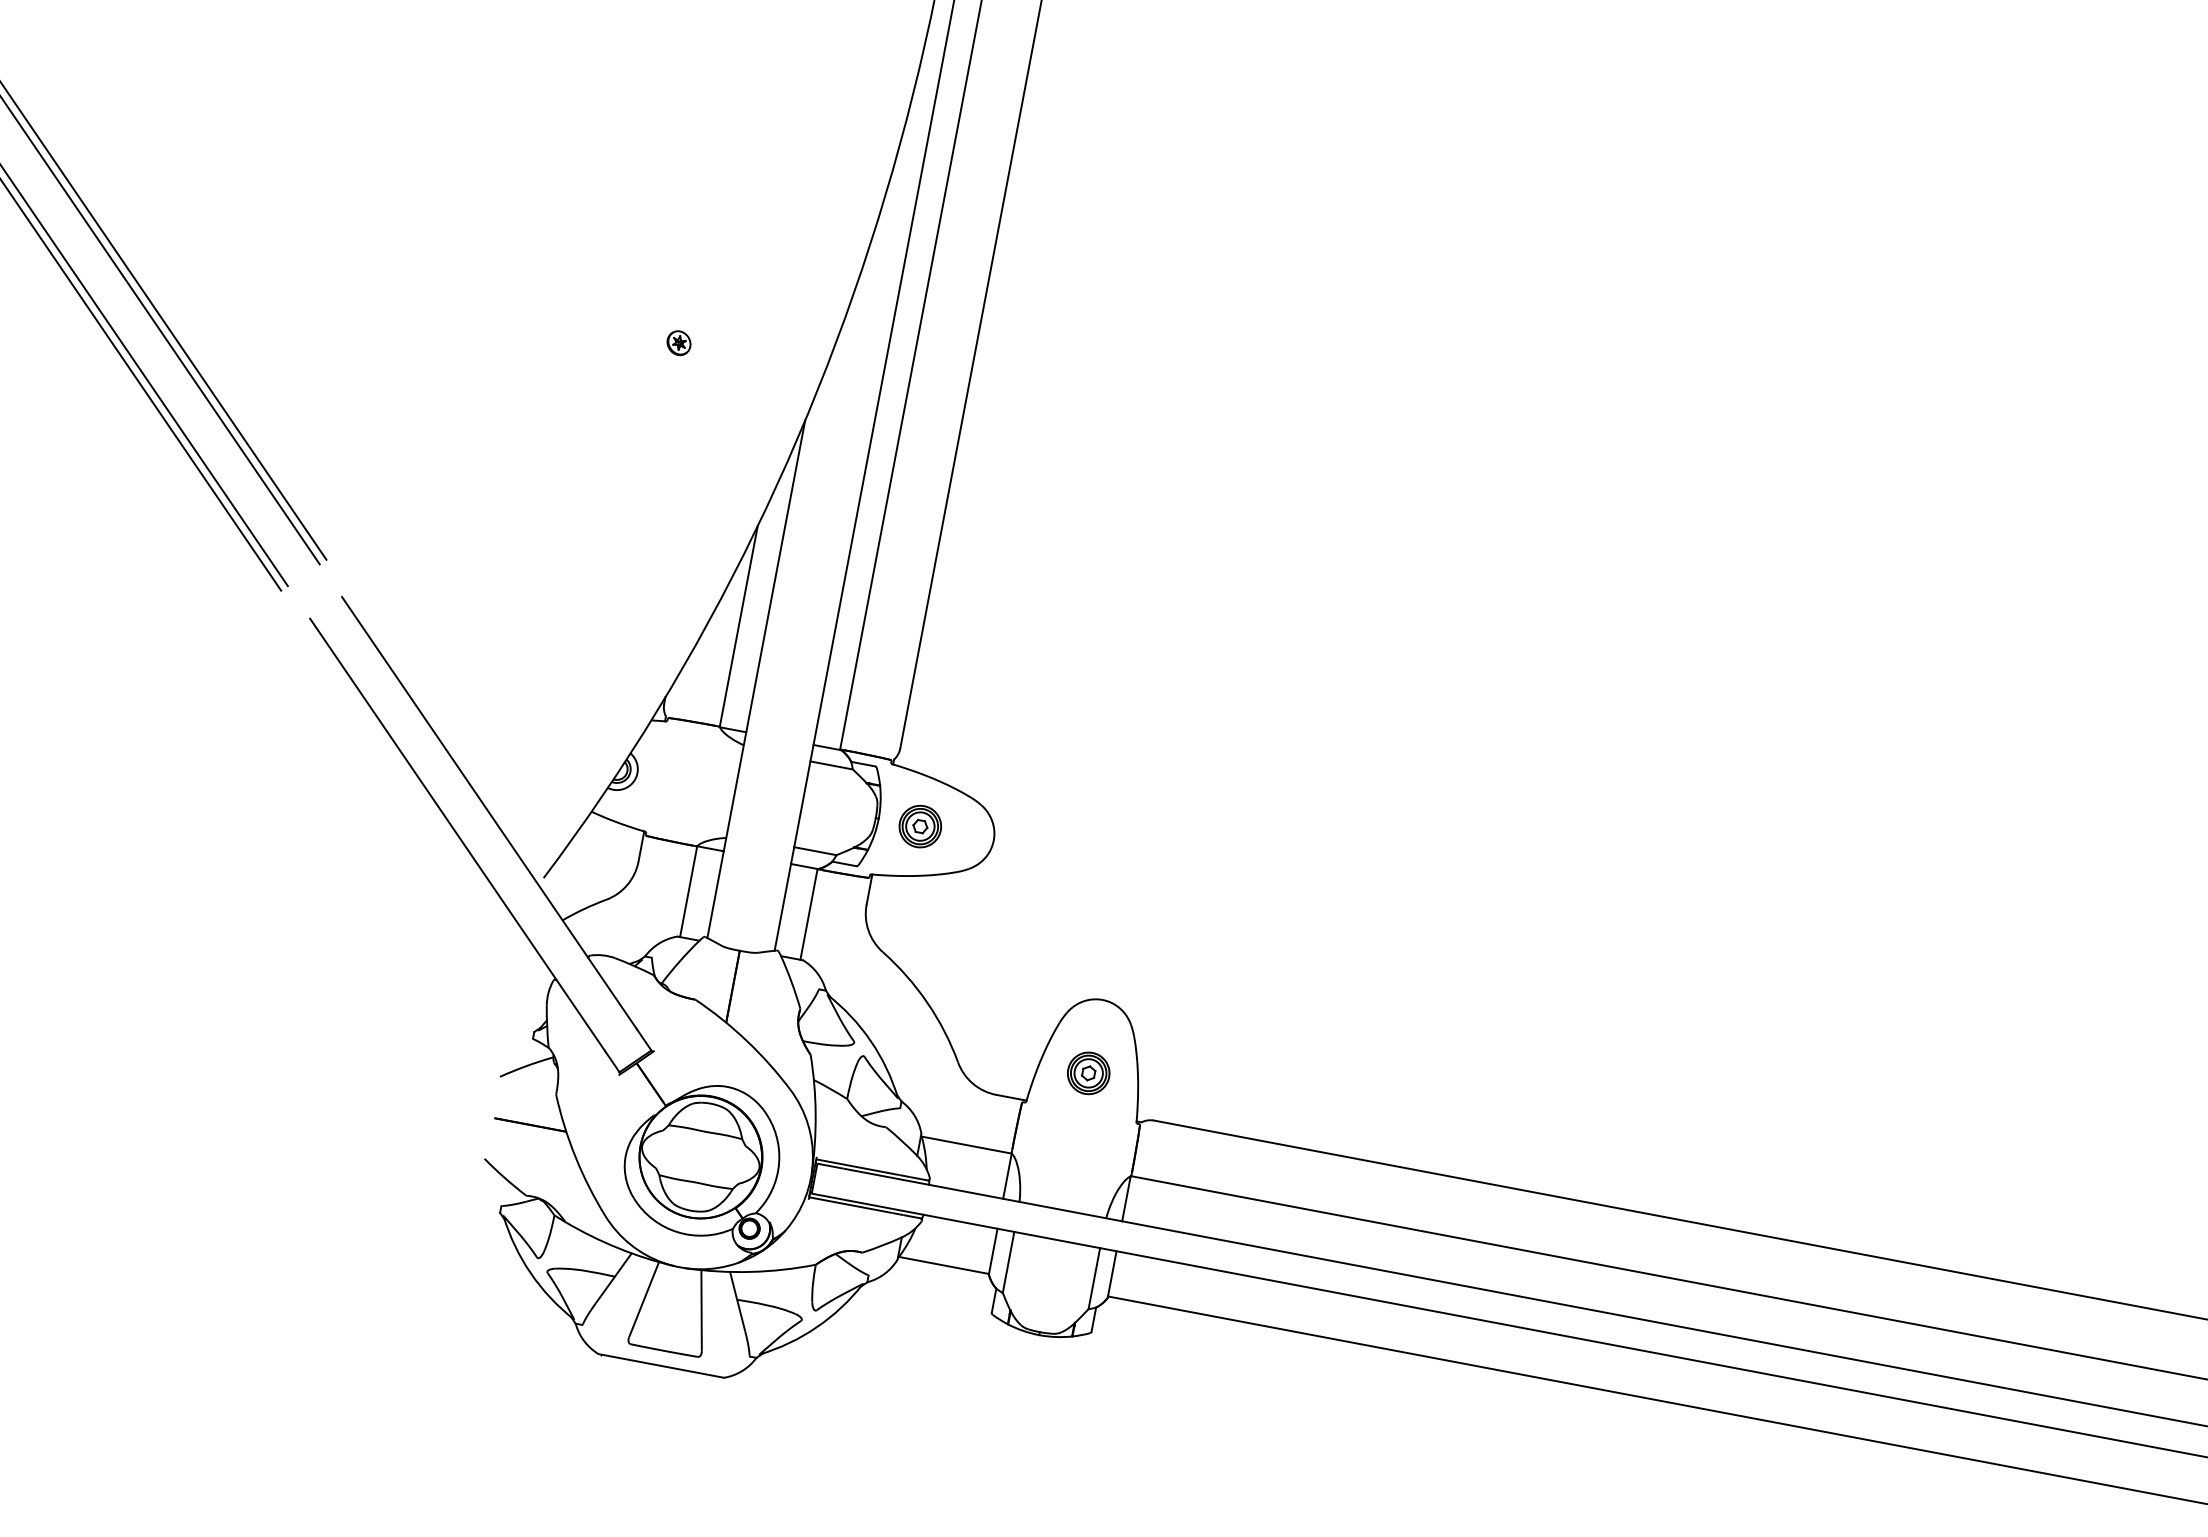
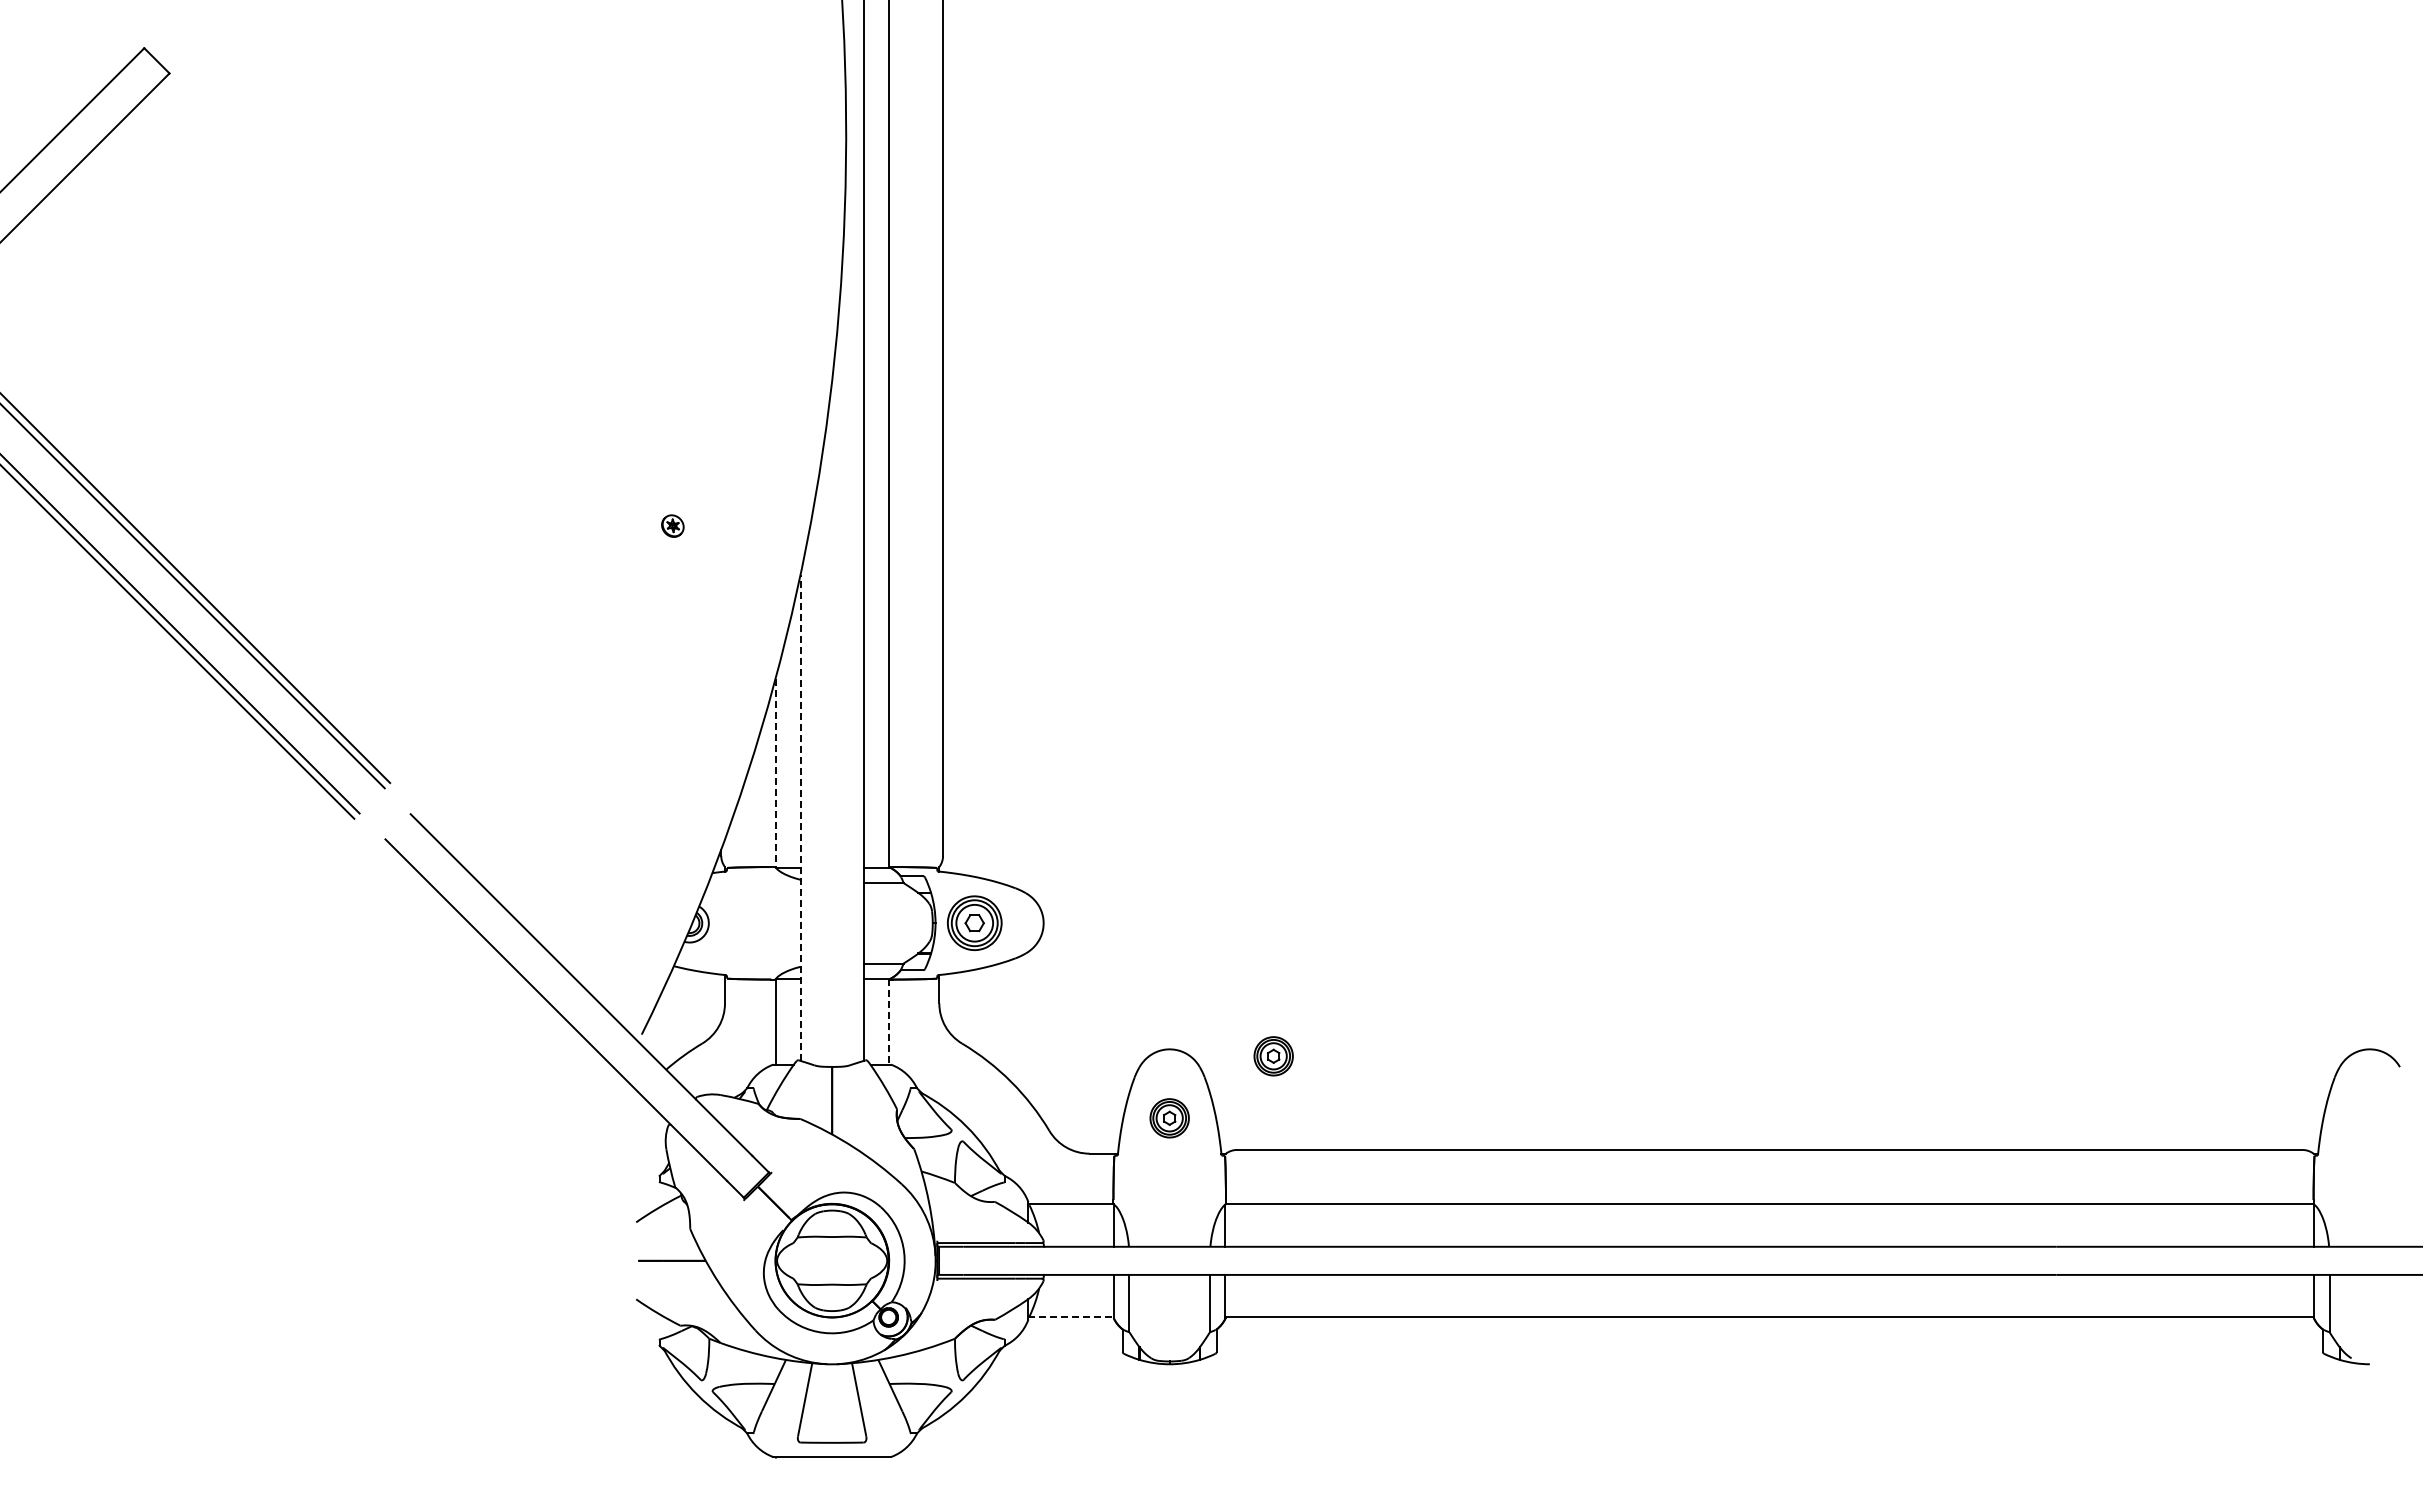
line: (738, 627) -> (775, 773), solid -> dashed
line: (756, 678) -> (800, 817), solid -> dashed
part: (920, 826) -> (974, 923), size x1.4
line: (808, 914) -> (888, 1022), solid -> dashed
part: (1211, 1028) -> (1273, 1056), added
line: (943, 1265) -> (1070, 1317), solid -> dashed

